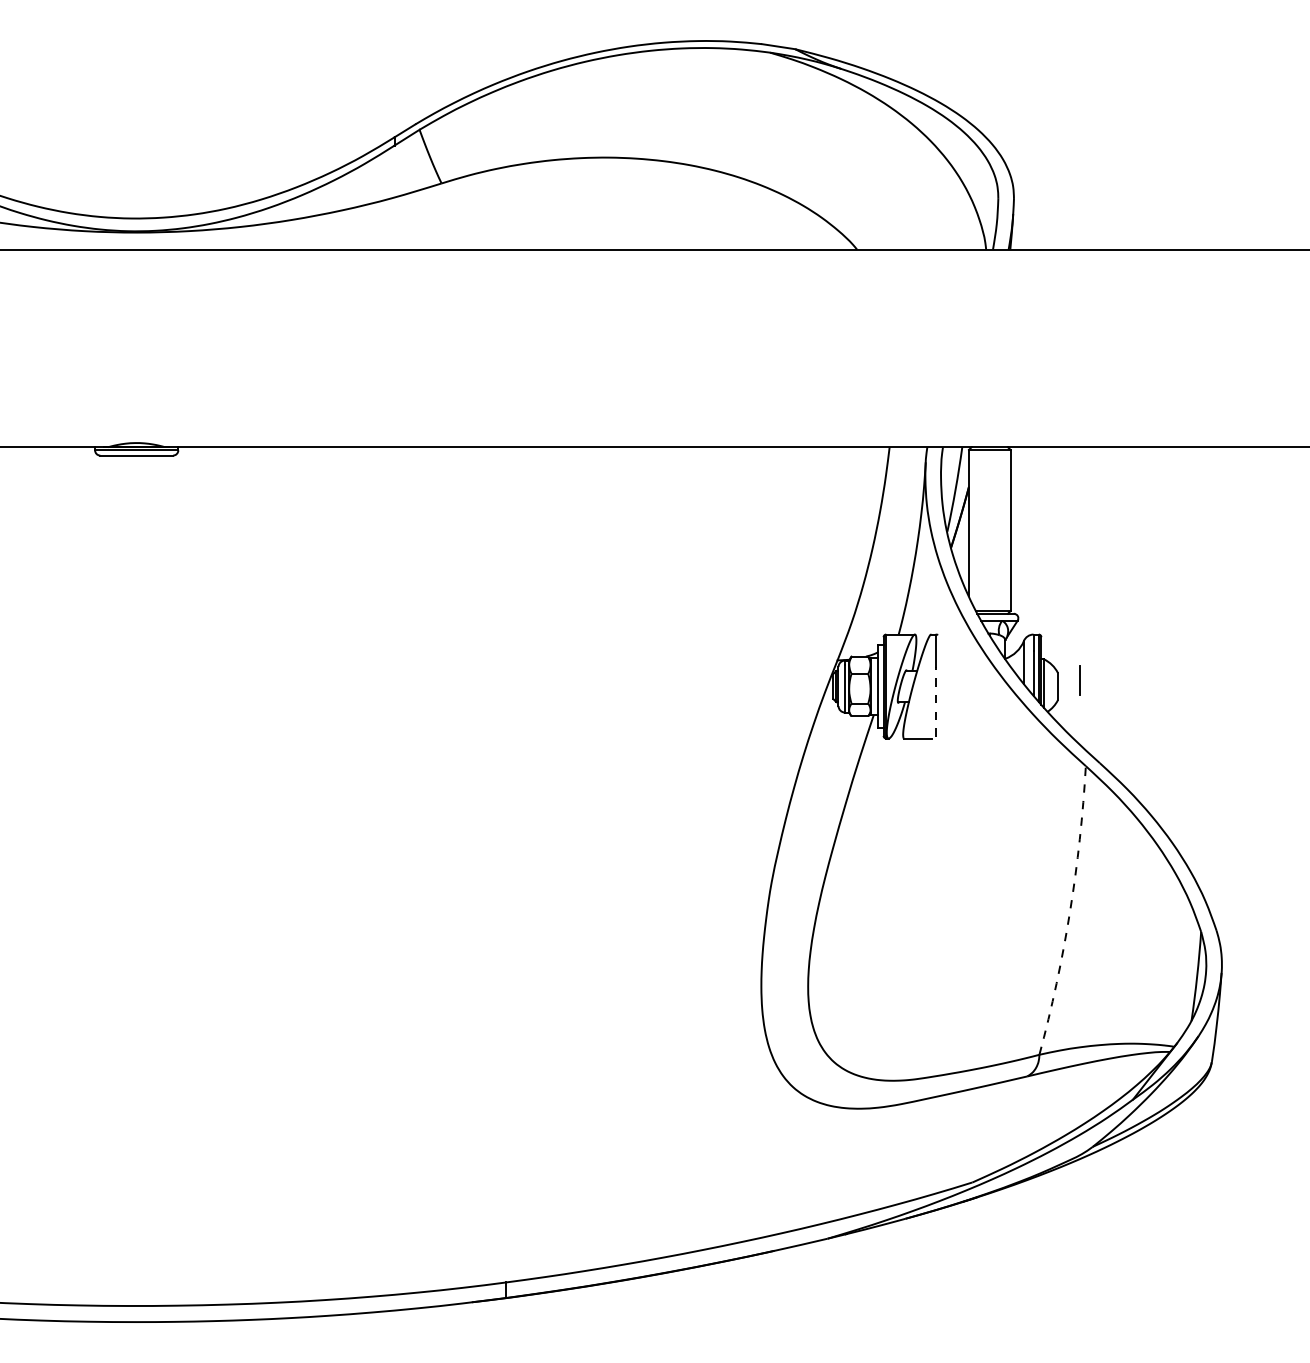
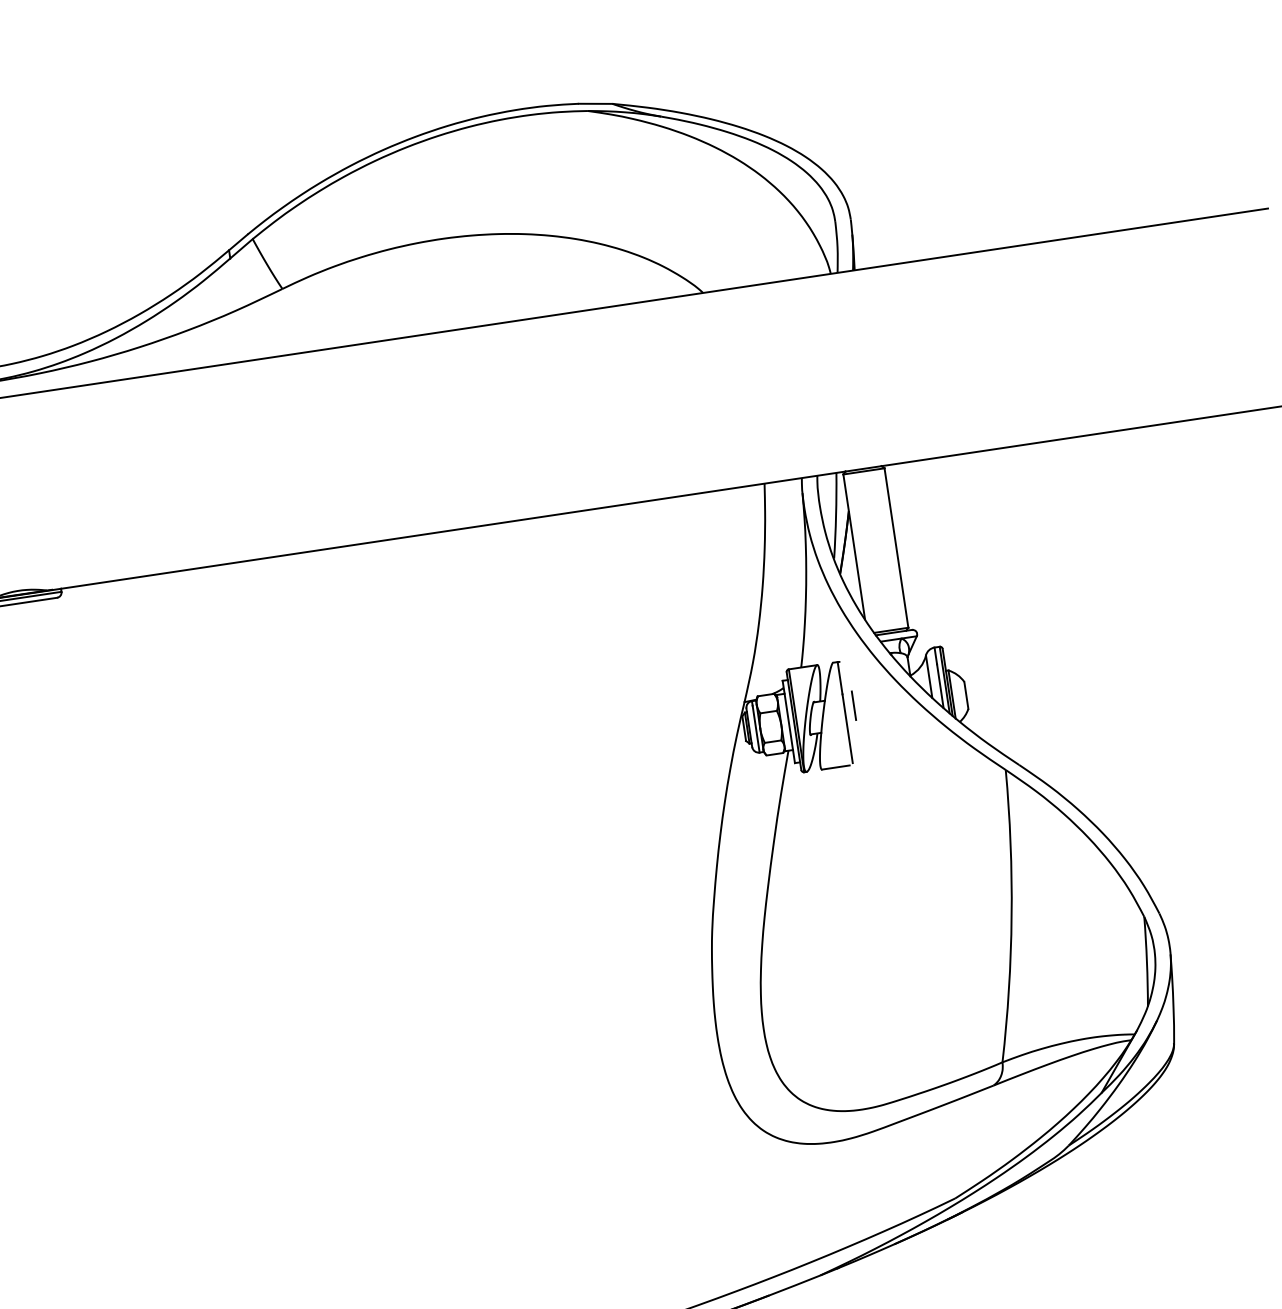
line: (1079, 680) -> (853, 706), moved
line: (935, 701) -> (847, 728), dashed -> solid
arc: (1070, 911) -> (1012, 916), dashed -> solid

